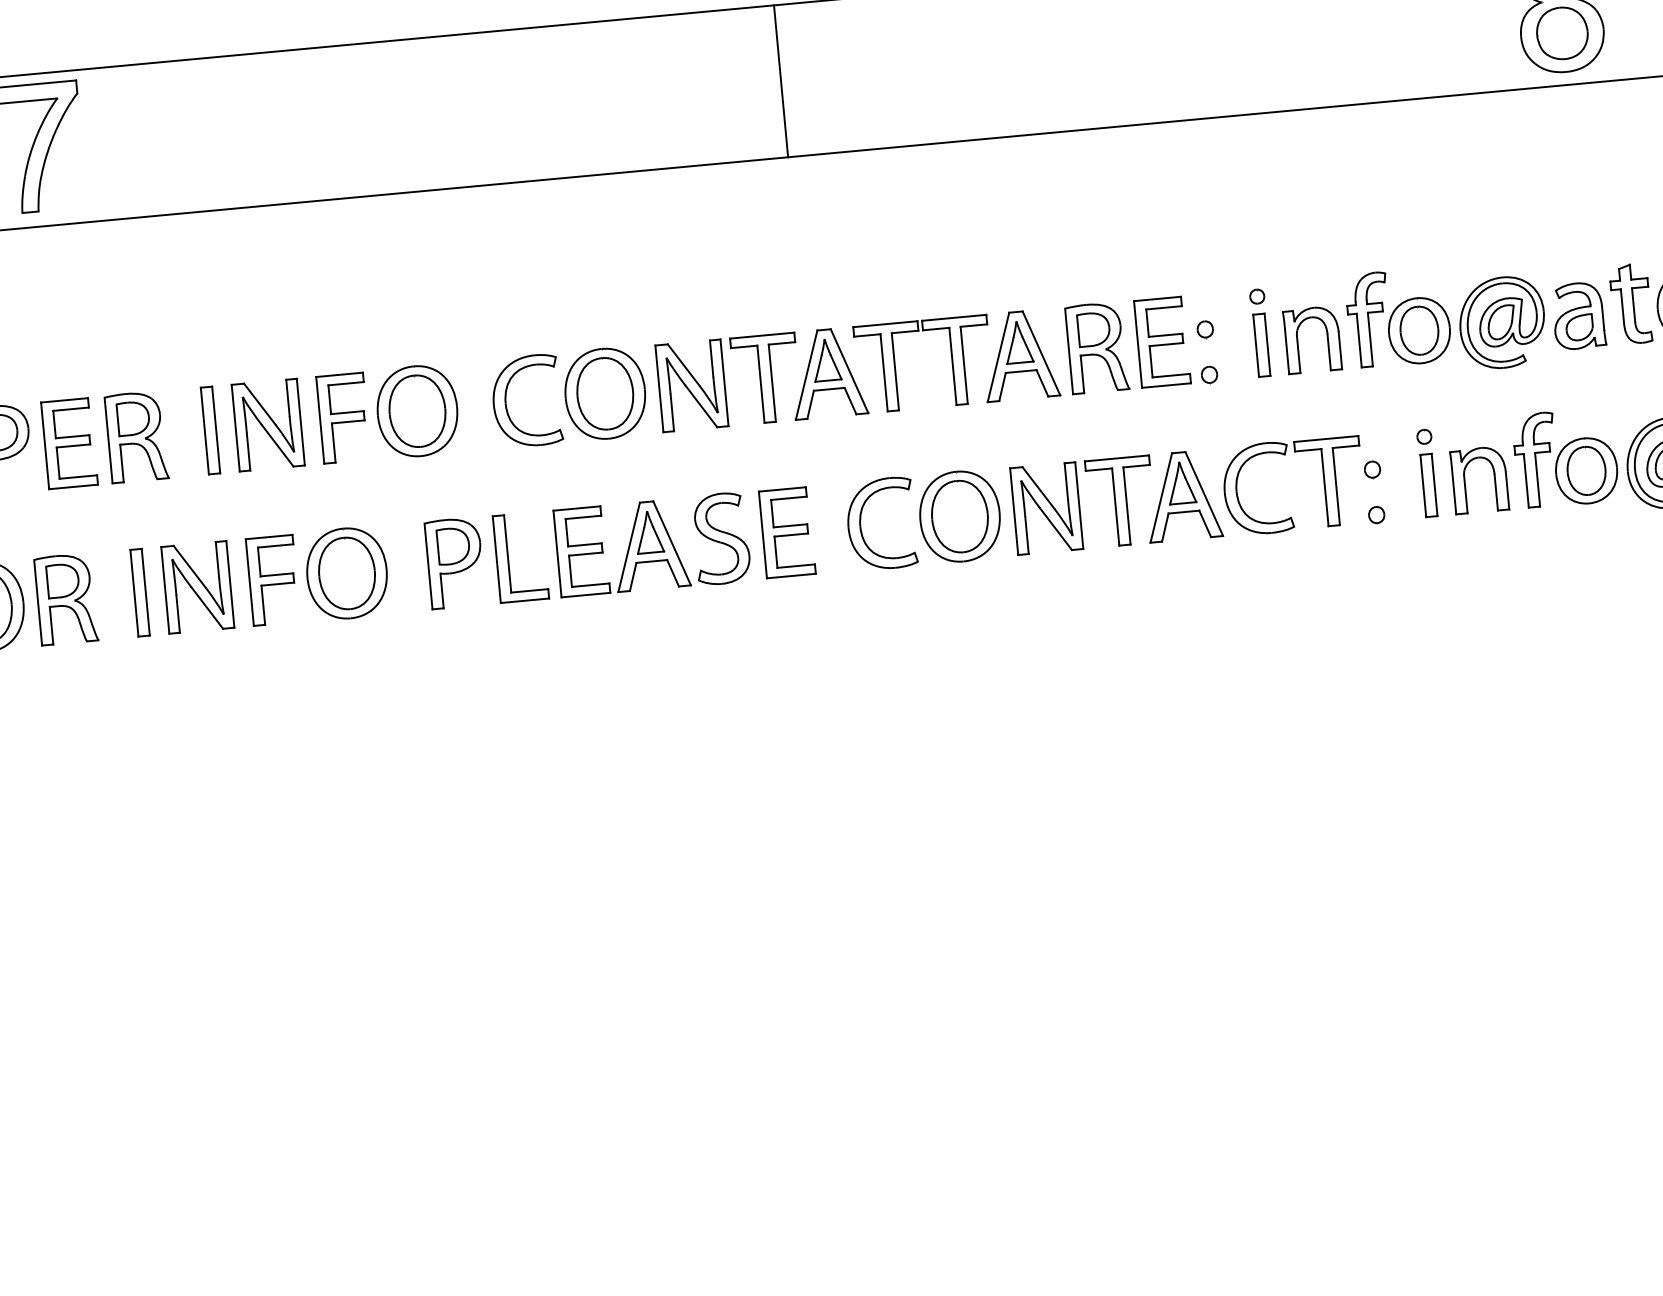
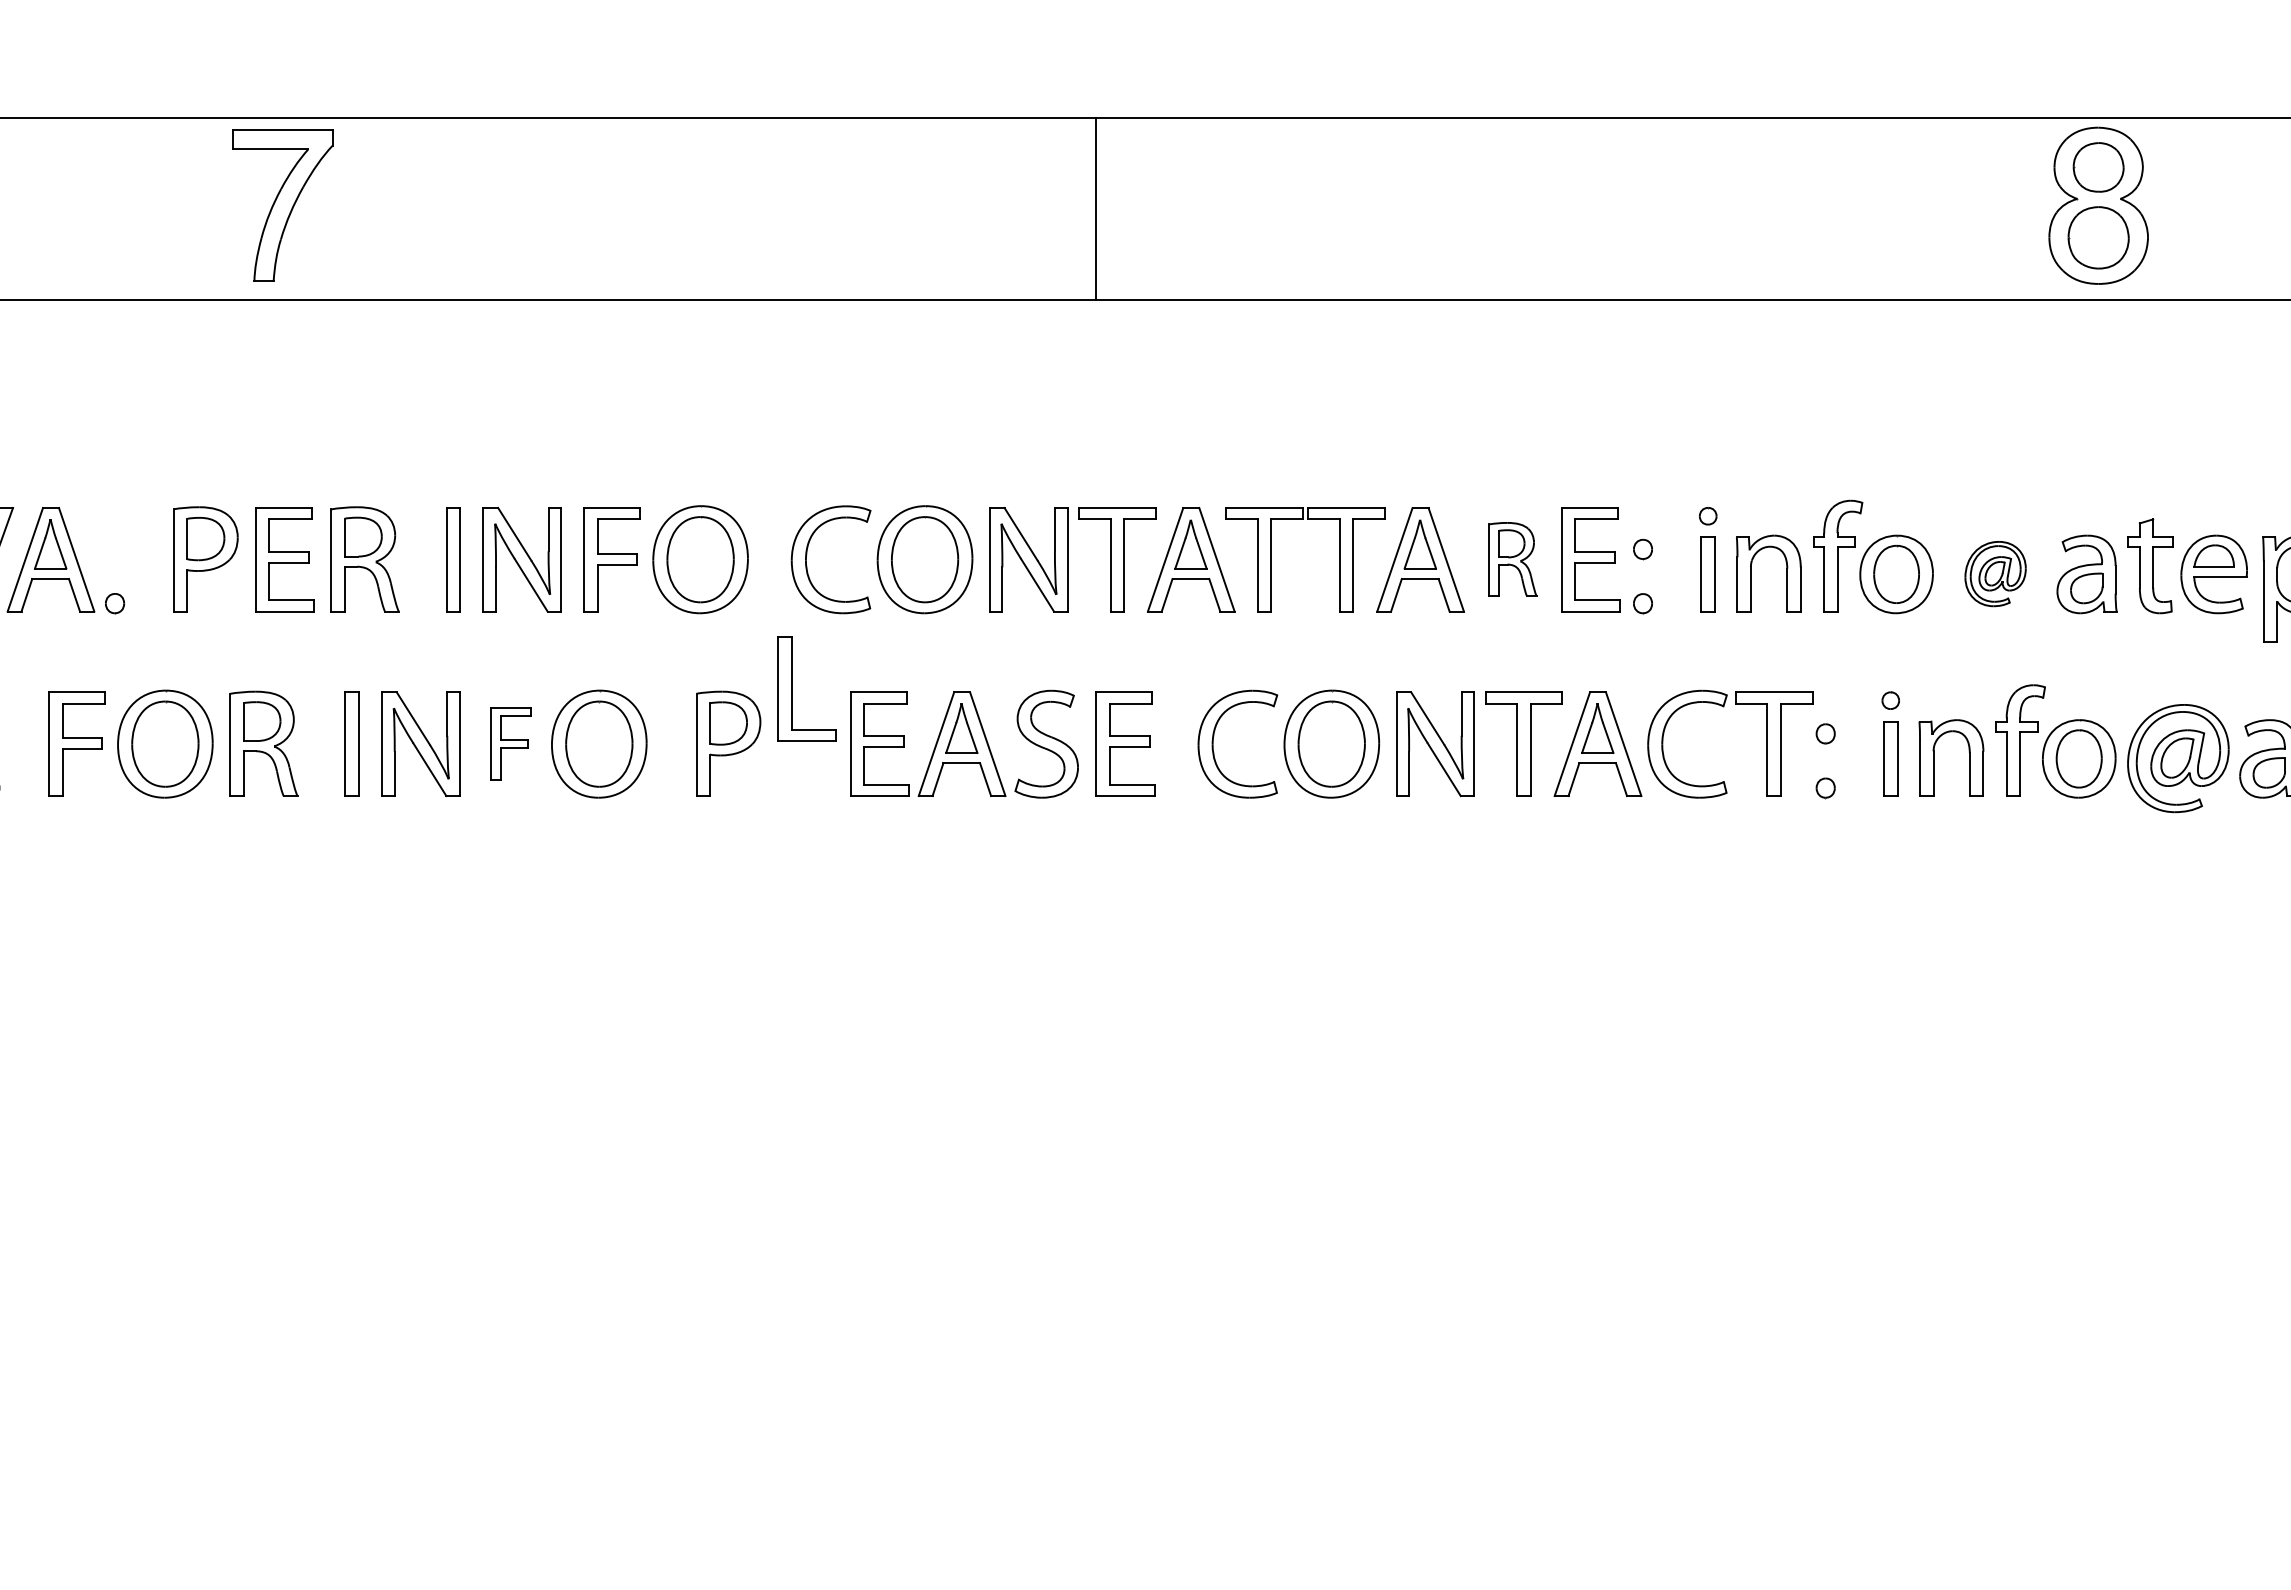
line: (780, 81) -> (1095, 208), moved
part: (1502, 322) -> (1995, 573), size x0.6
part: (1096, 348) -> (1512, 559), size x0.7
part: (508, 557) -> (792, 688), moved
part: (272, 579) -> (510, 743), size x0.7

